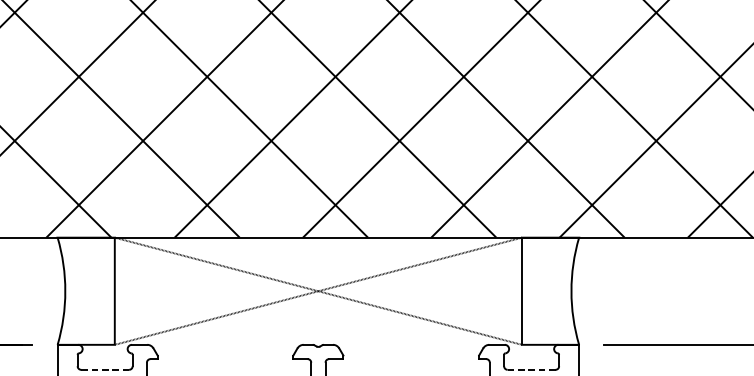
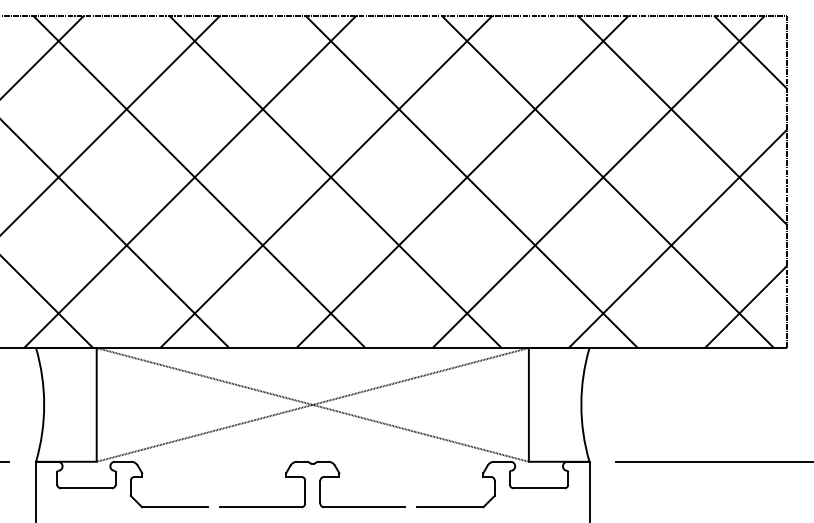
line: (105, 370) -> (86, 488), dashed -> solid
line: (532, 370) -> (539, 488), dashed -> solid

